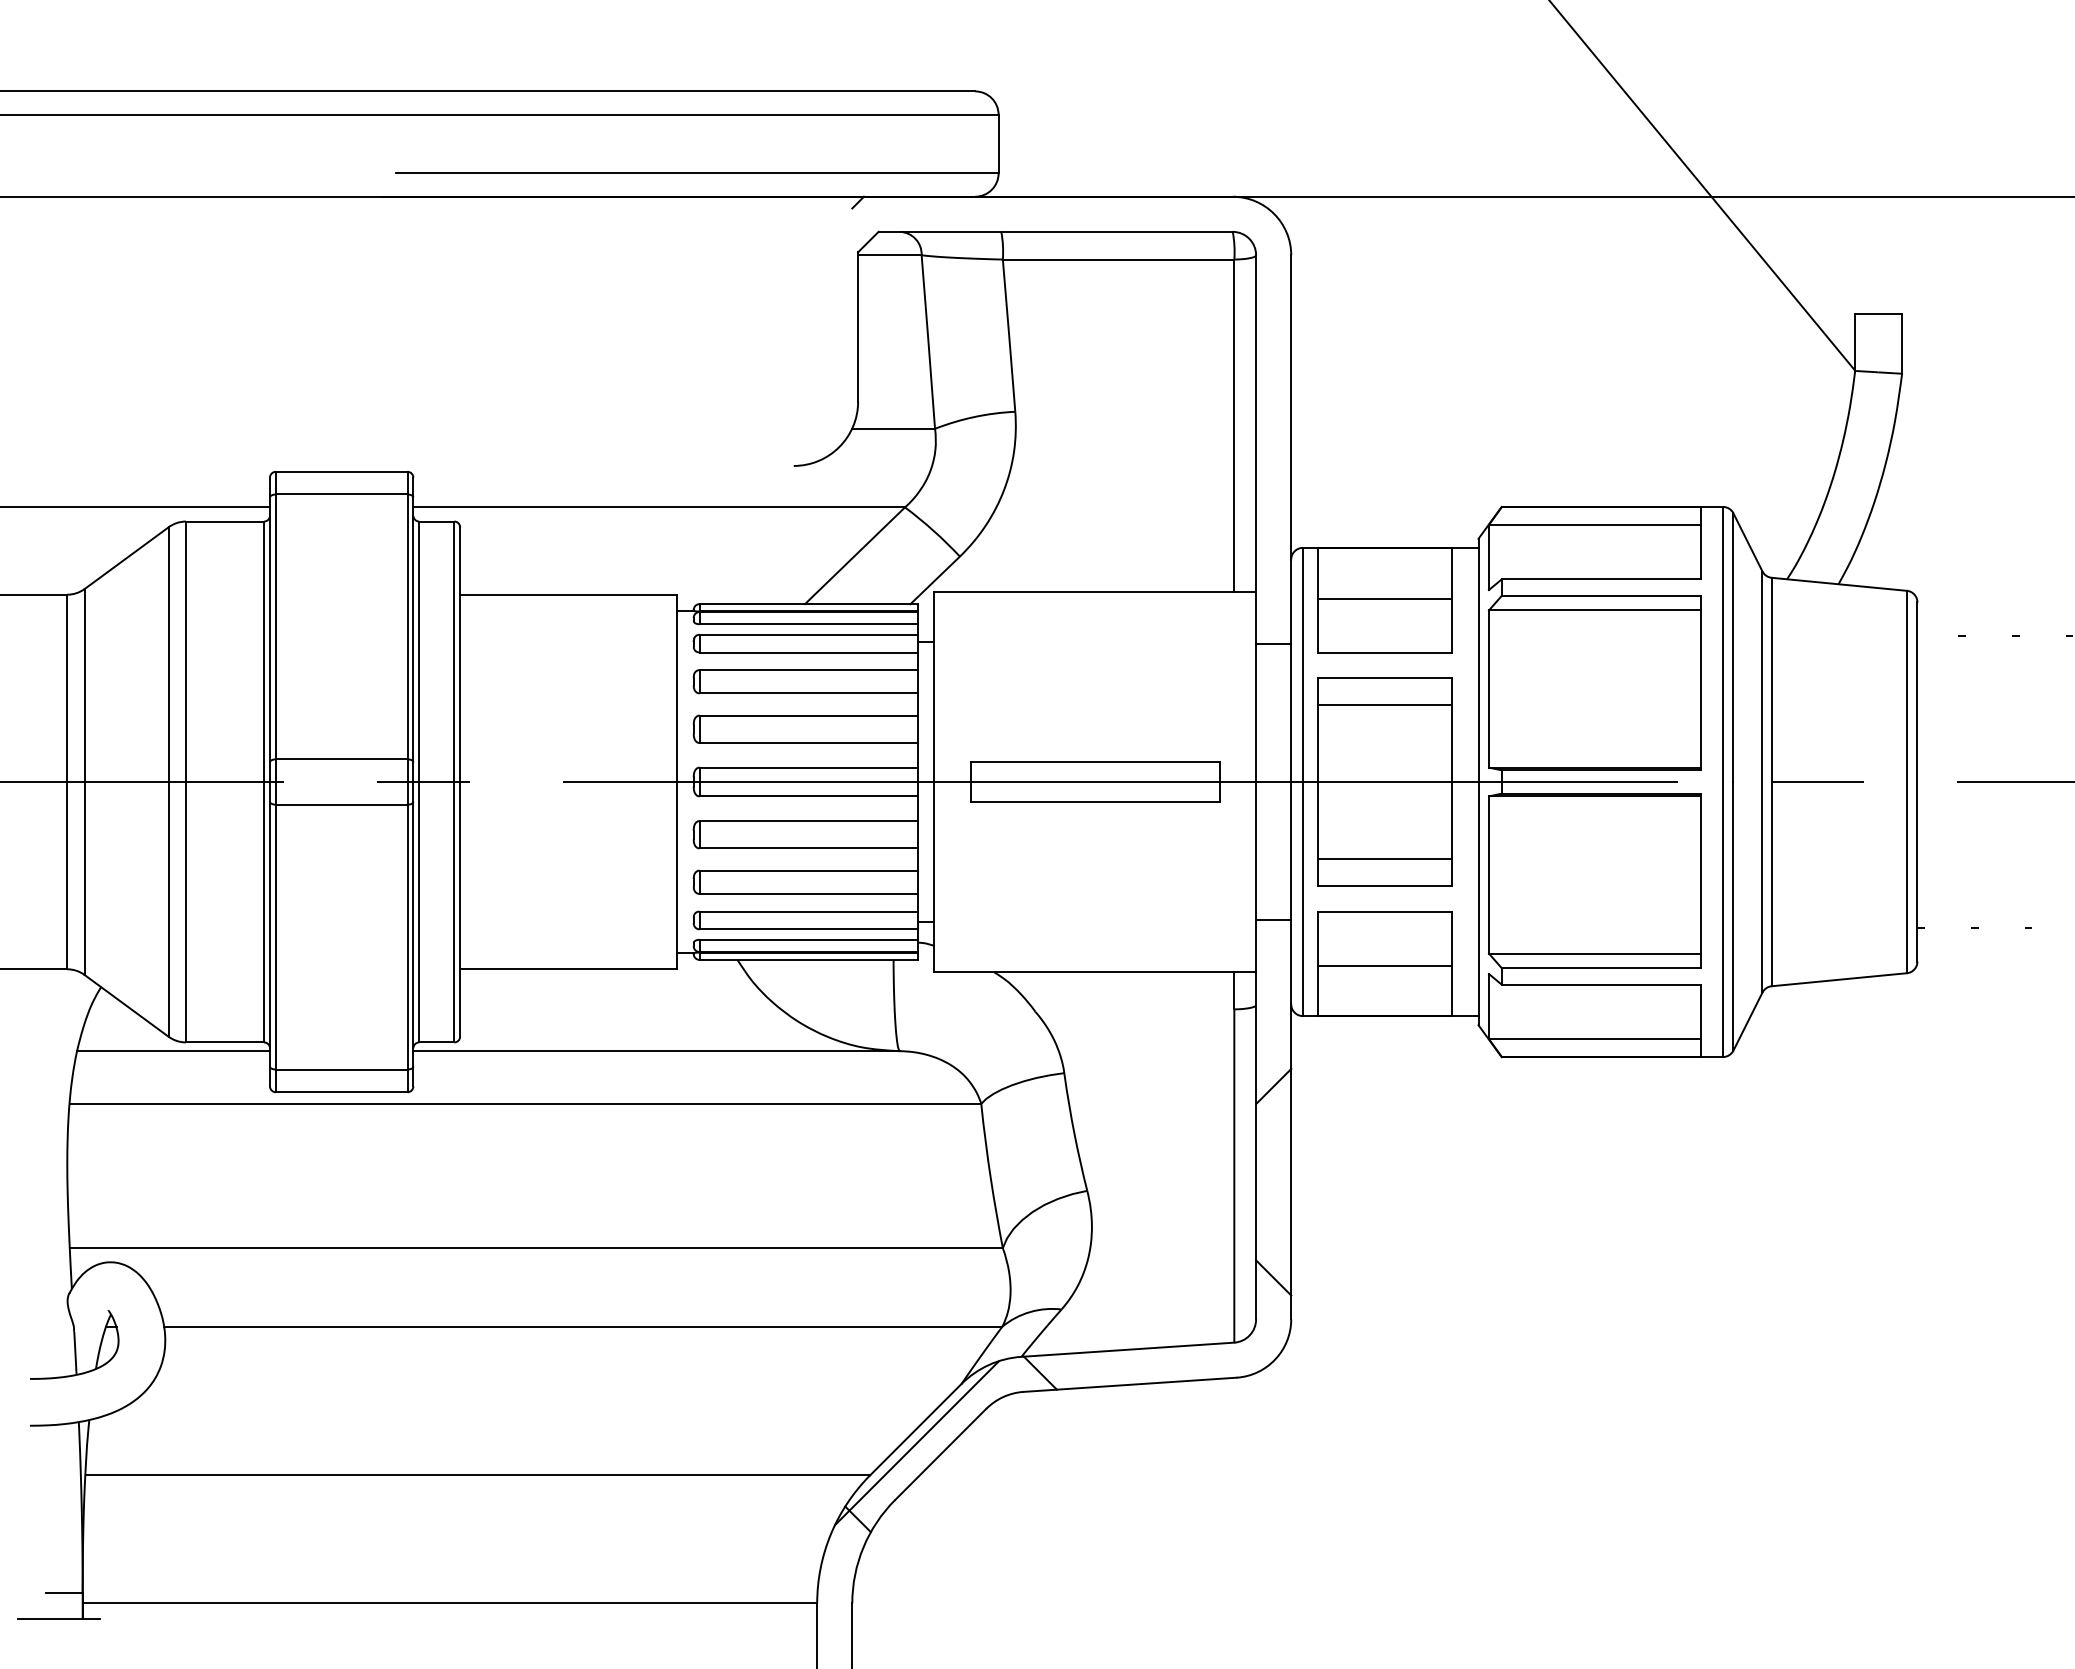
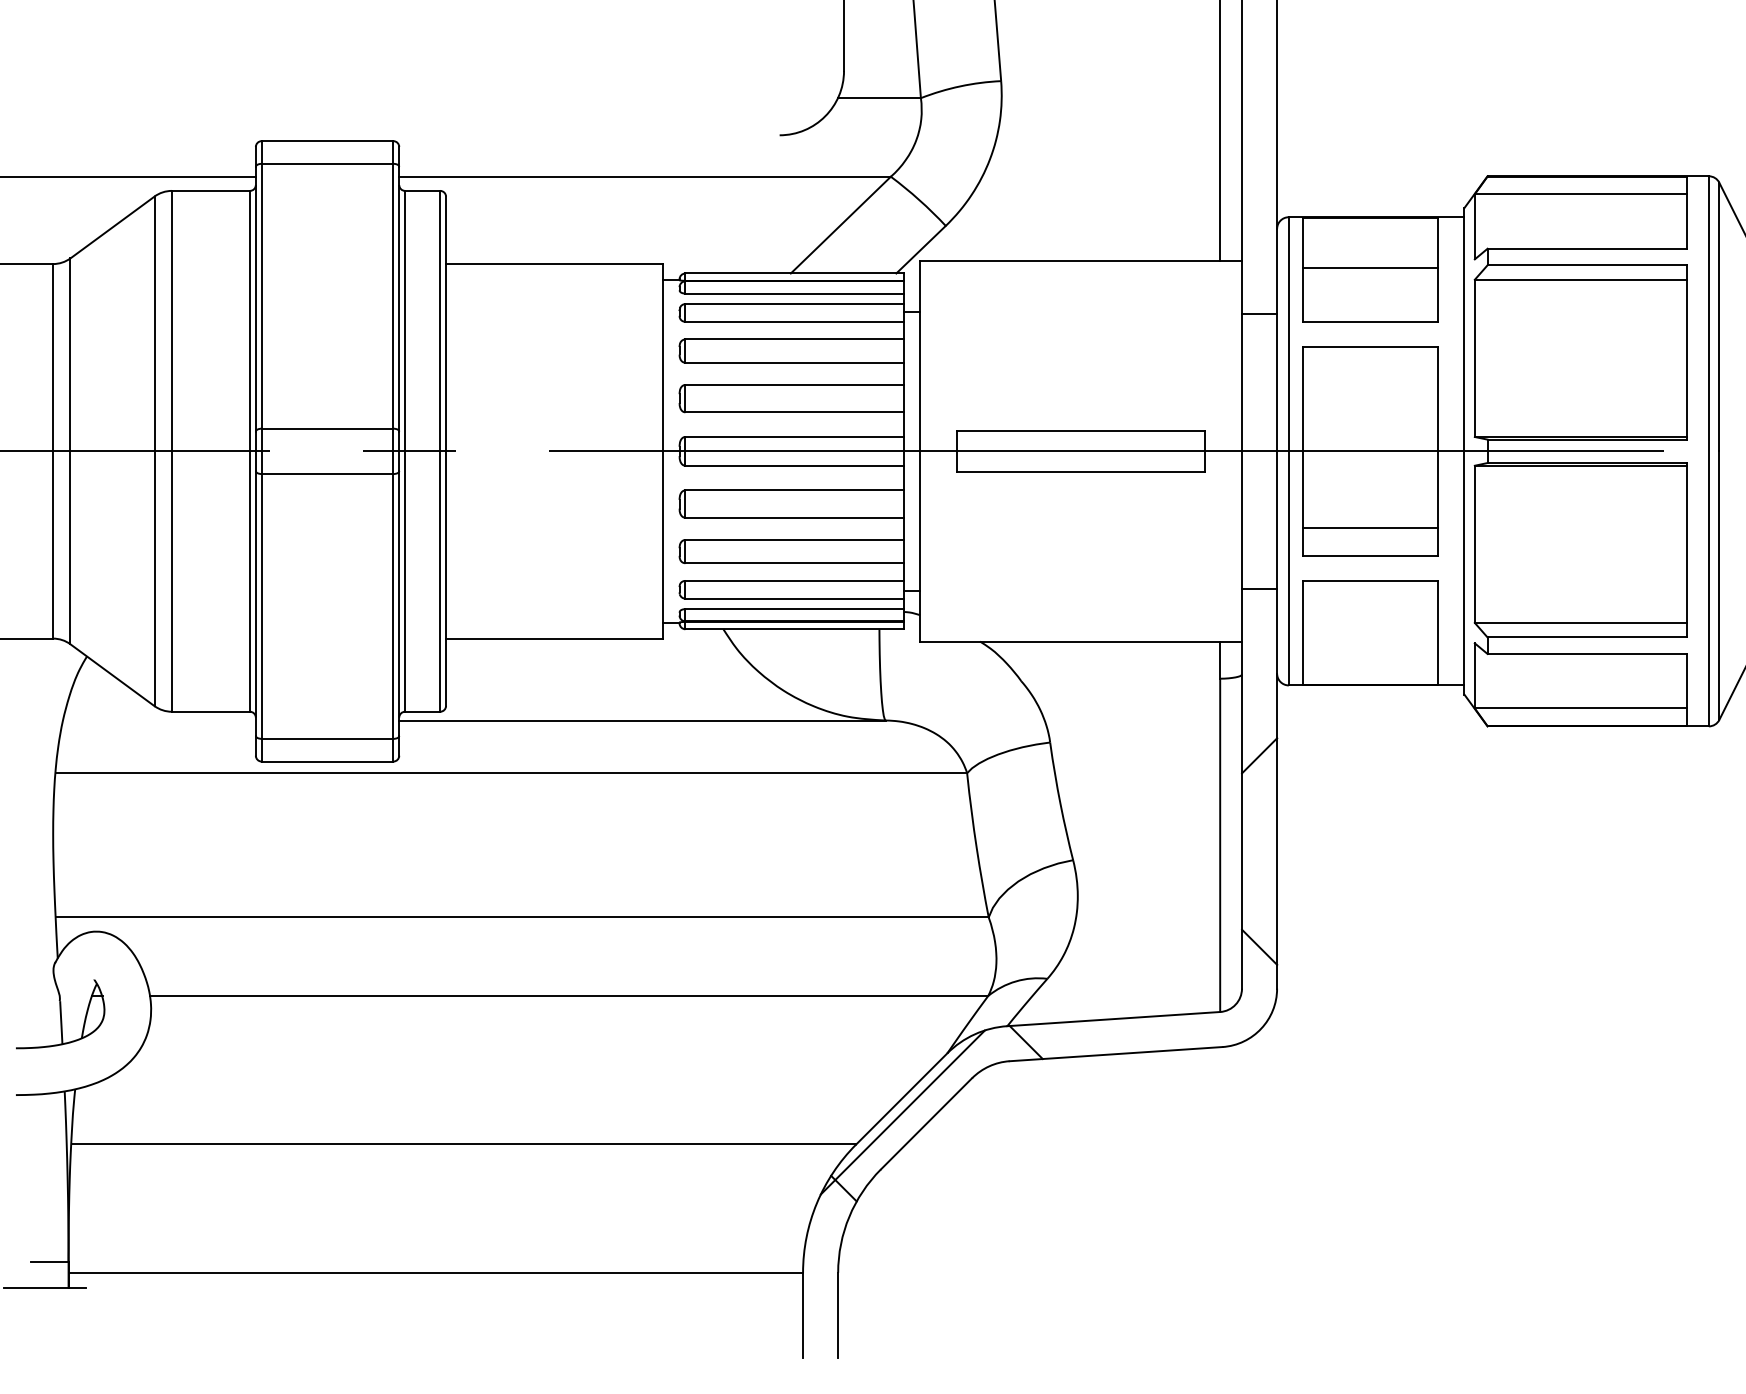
line: (1384, 705) -> (1370, 374), removed
line: (1384, 965) -> (1370, 634), removed
line: (173, 1051) -> (159, 720), removed

